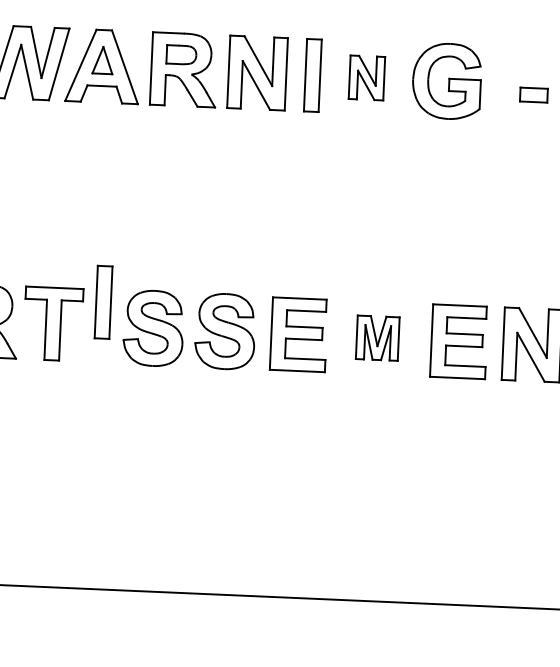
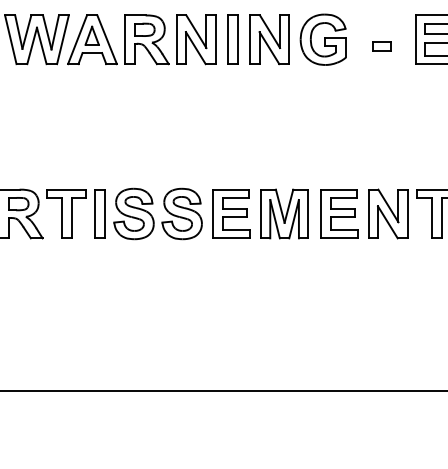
part: (366, 77) -> (269, 39), size x1.67
part: (103, 301) -> (99, 213), moved
part: (377, 337) -> (284, 213), size x1.67

